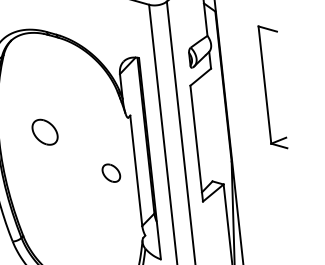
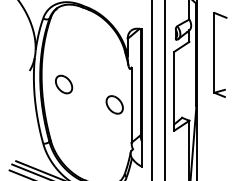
part: (274, 86) -> (220, 54), moved
part: (45, 132) -> (64, 84), moved
part: (111, 172) -> (114, 104), size x1.43

